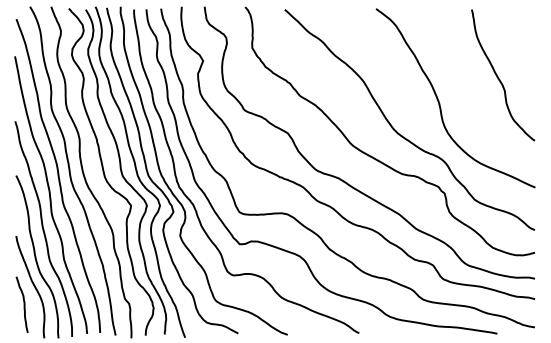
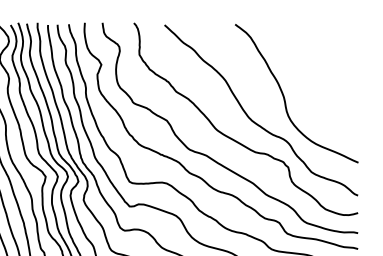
curve: (499, 78) -> (330, 78), removed

